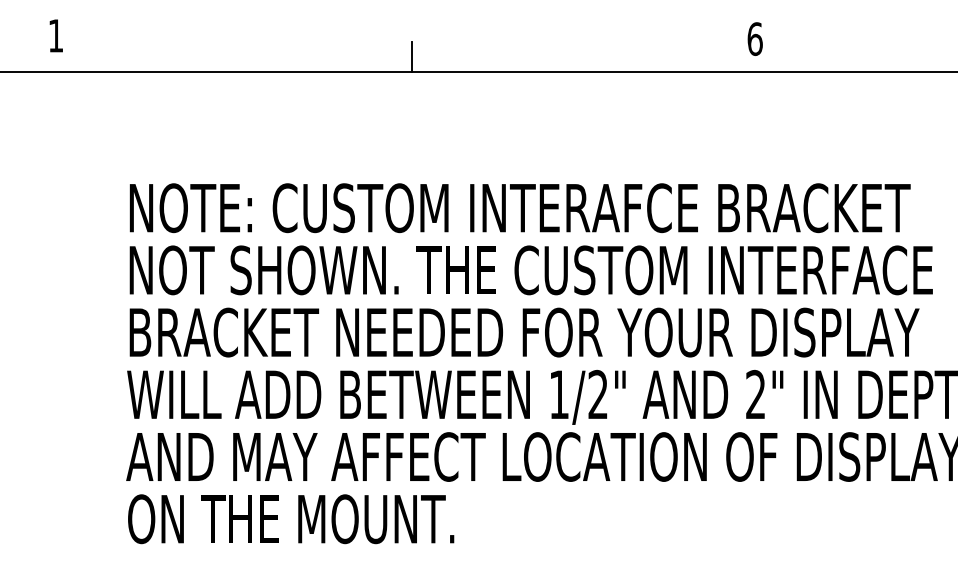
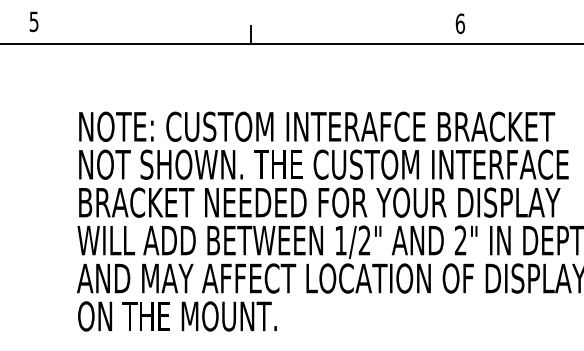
text: (54, 35) -> (33, 21), 1 -> 5

